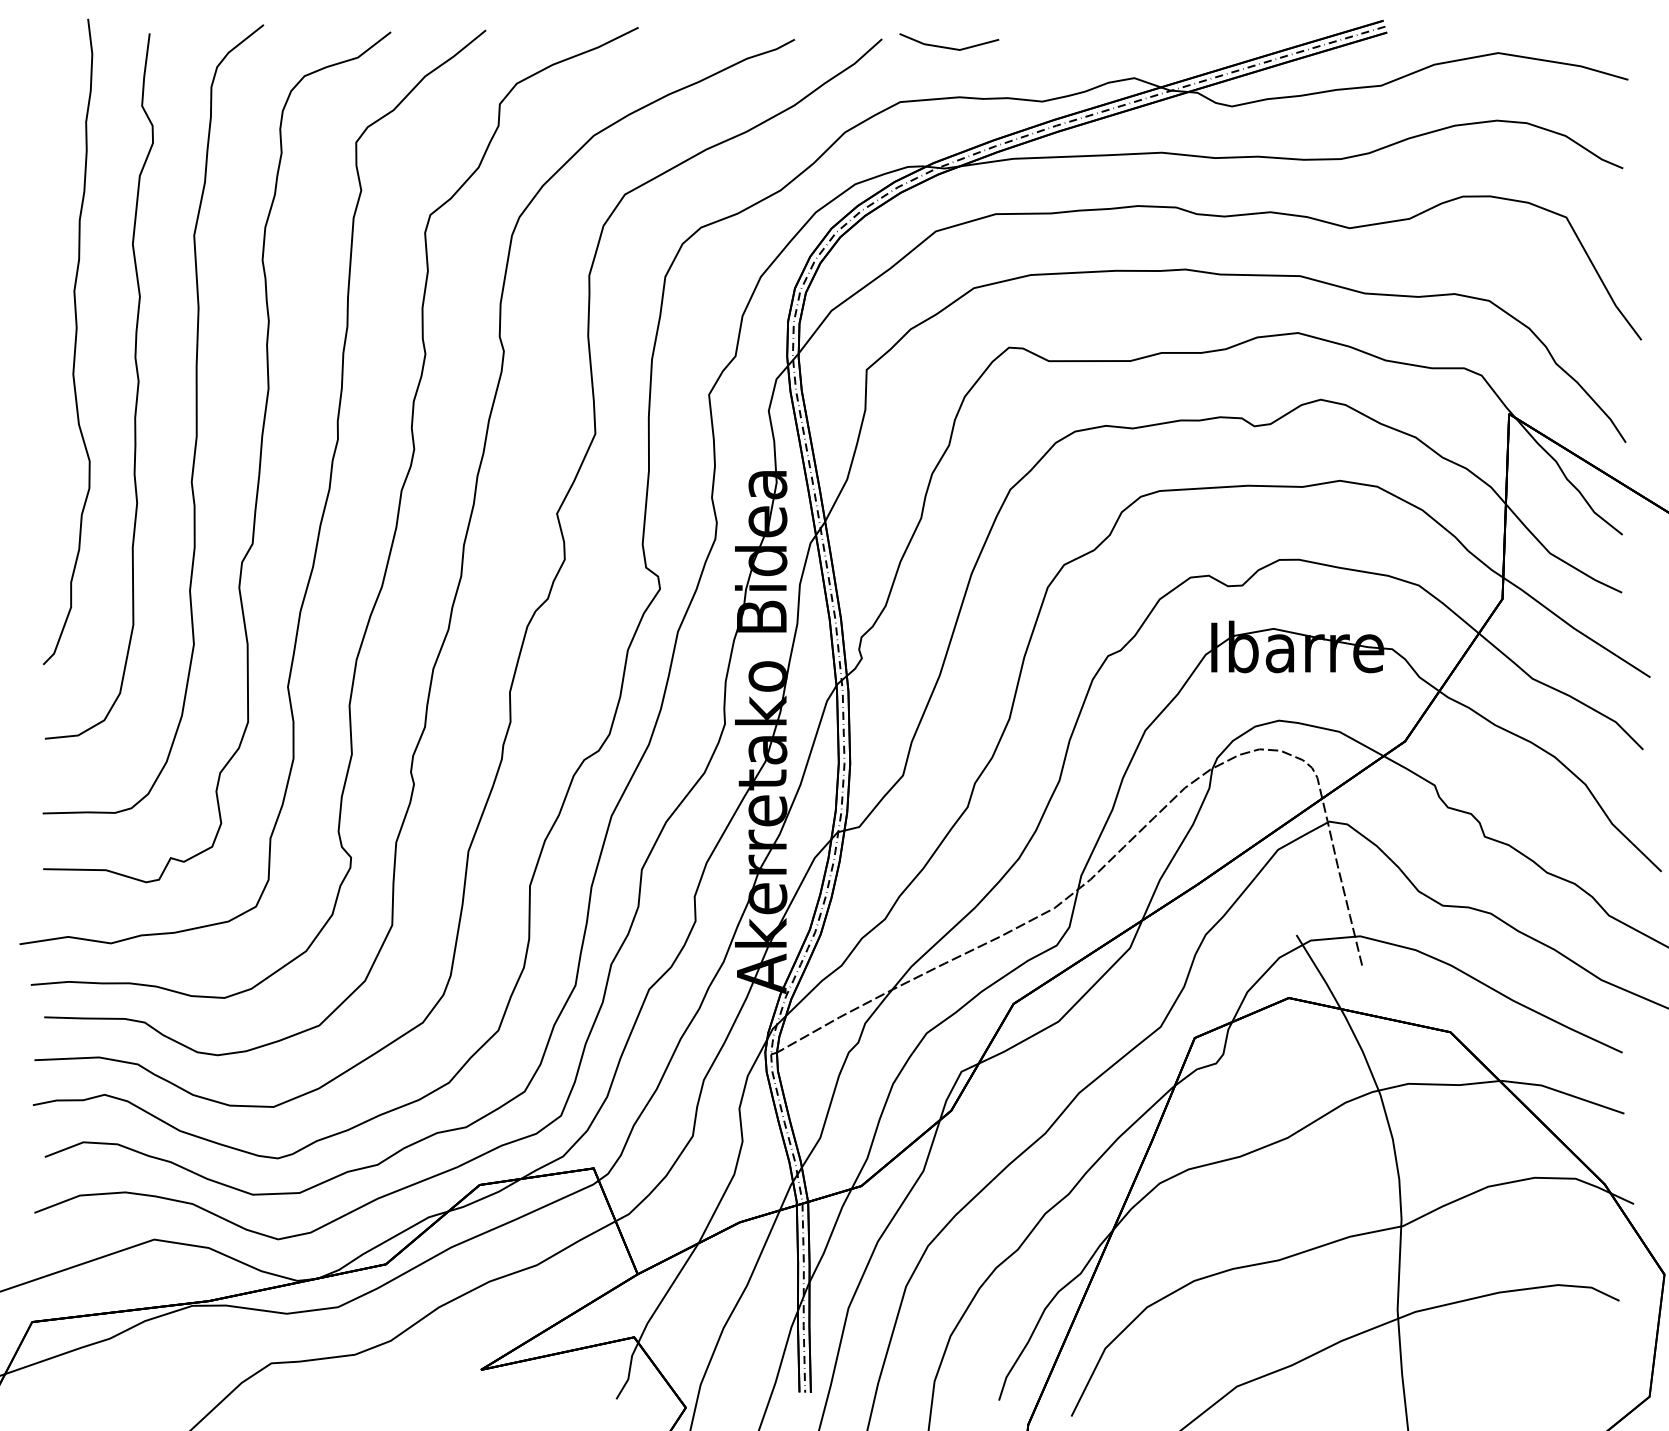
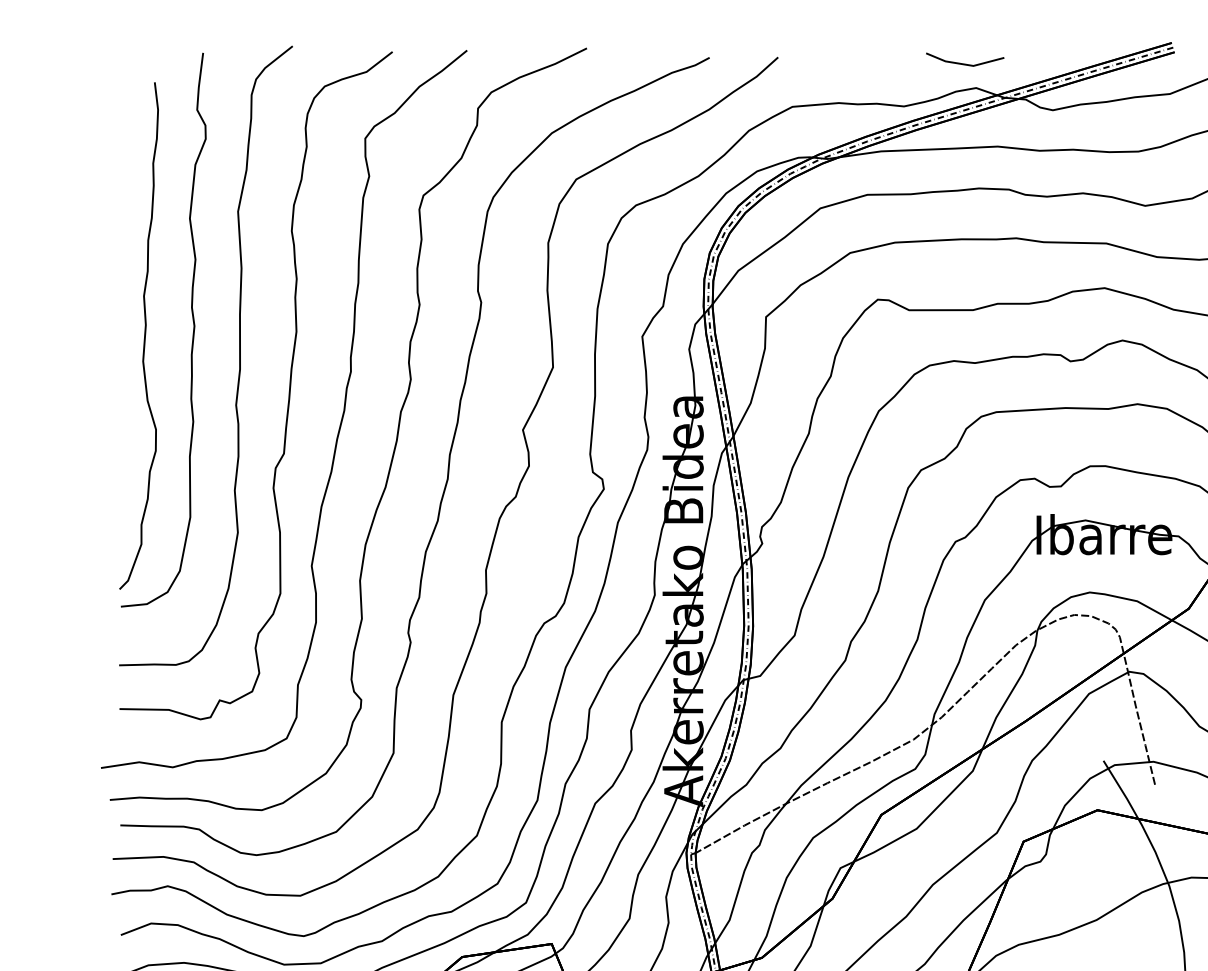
line: (946, 46) -> (962, 63), moved
curve: (74, 341) -> (144, 335), moved

